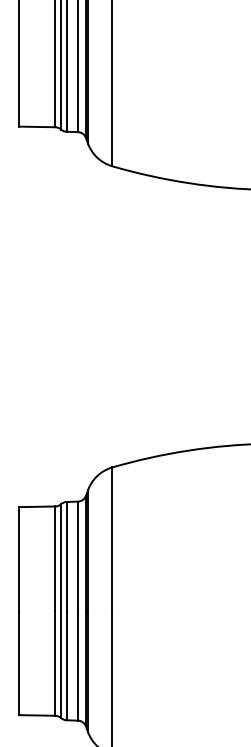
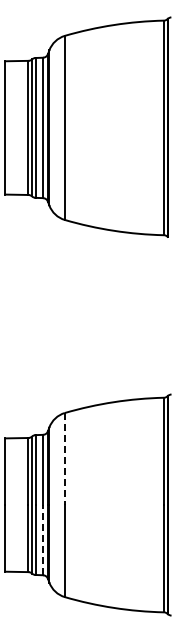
line: (111, 540) -> (64, 459), solid -> dashed
line: (78, 664) -> (43, 539), solid -> dashed

